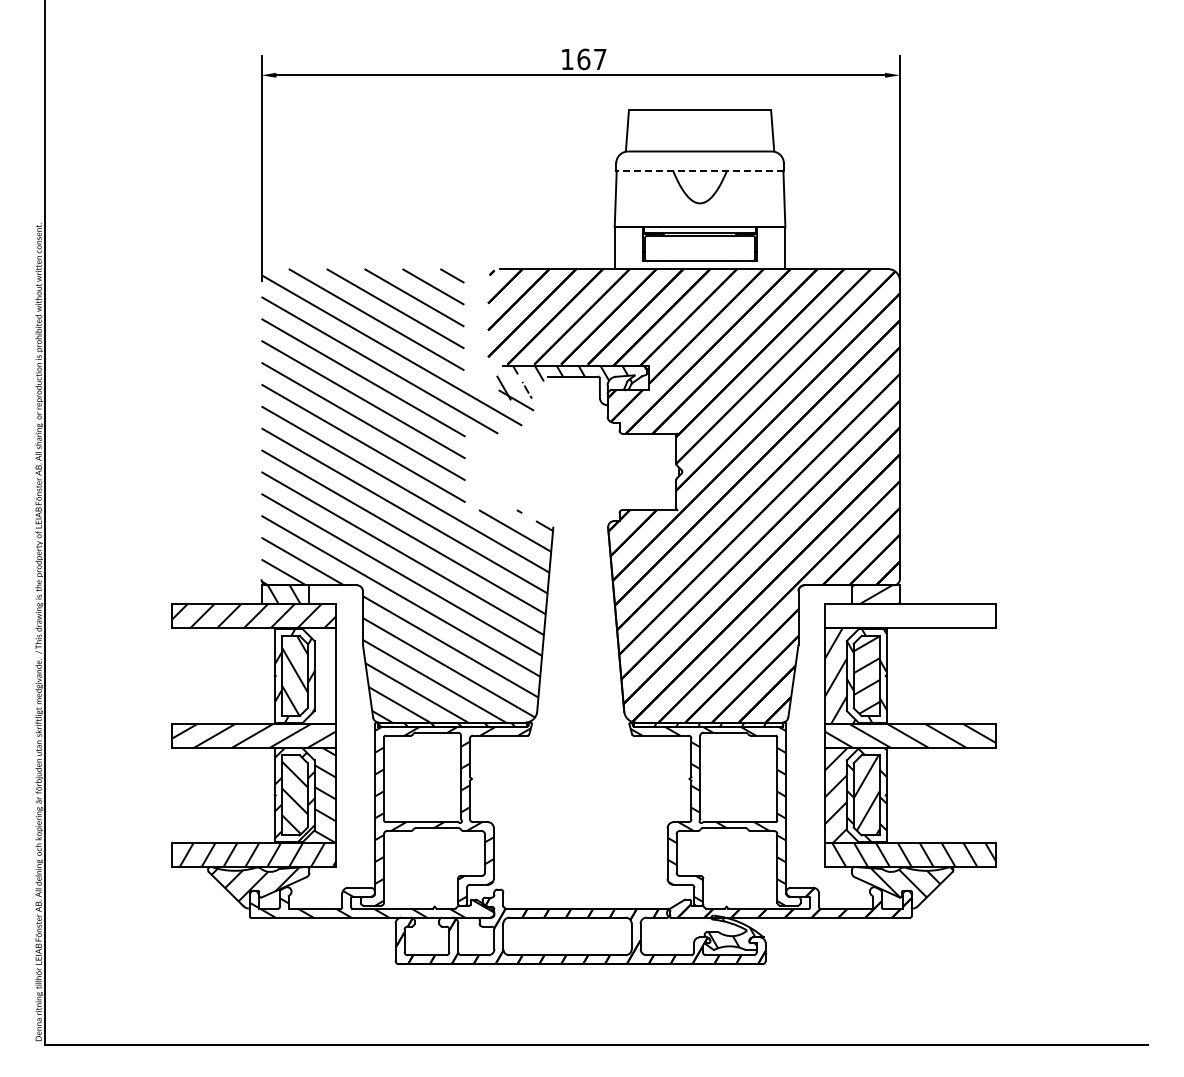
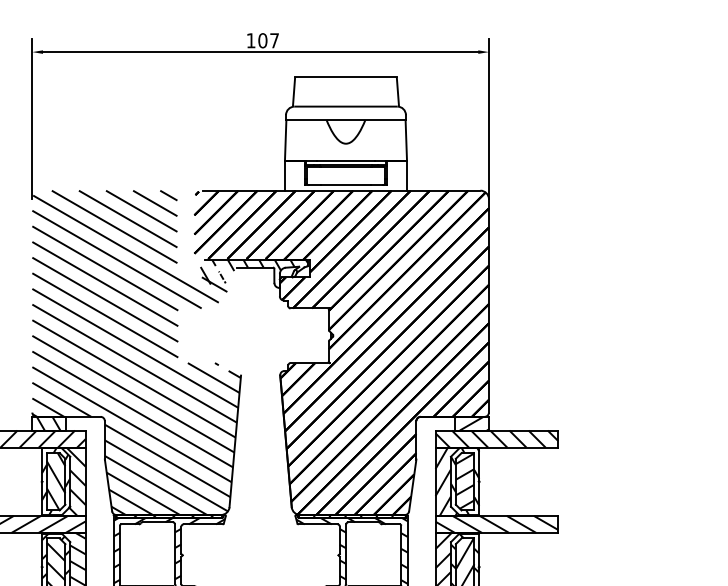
text: (583, 58) -> (262, 40), 167 -> 107
line: (700, 170) -> (346, 120), dashed -> solid
hatch: (910, 616) -> (496, 439), added
hatch: (309, 675) -> (66, 481), added

